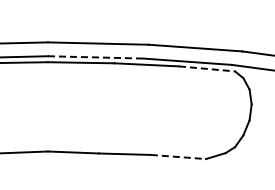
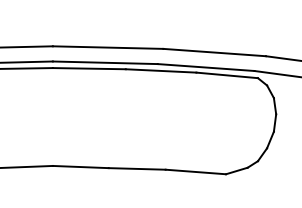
line: (95, 57) -> (104, 62), dashed -> solid
line: (207, 68) -> (227, 74), dashed -> solid
line: (178, 157) -> (195, 172), dashed -> solid

